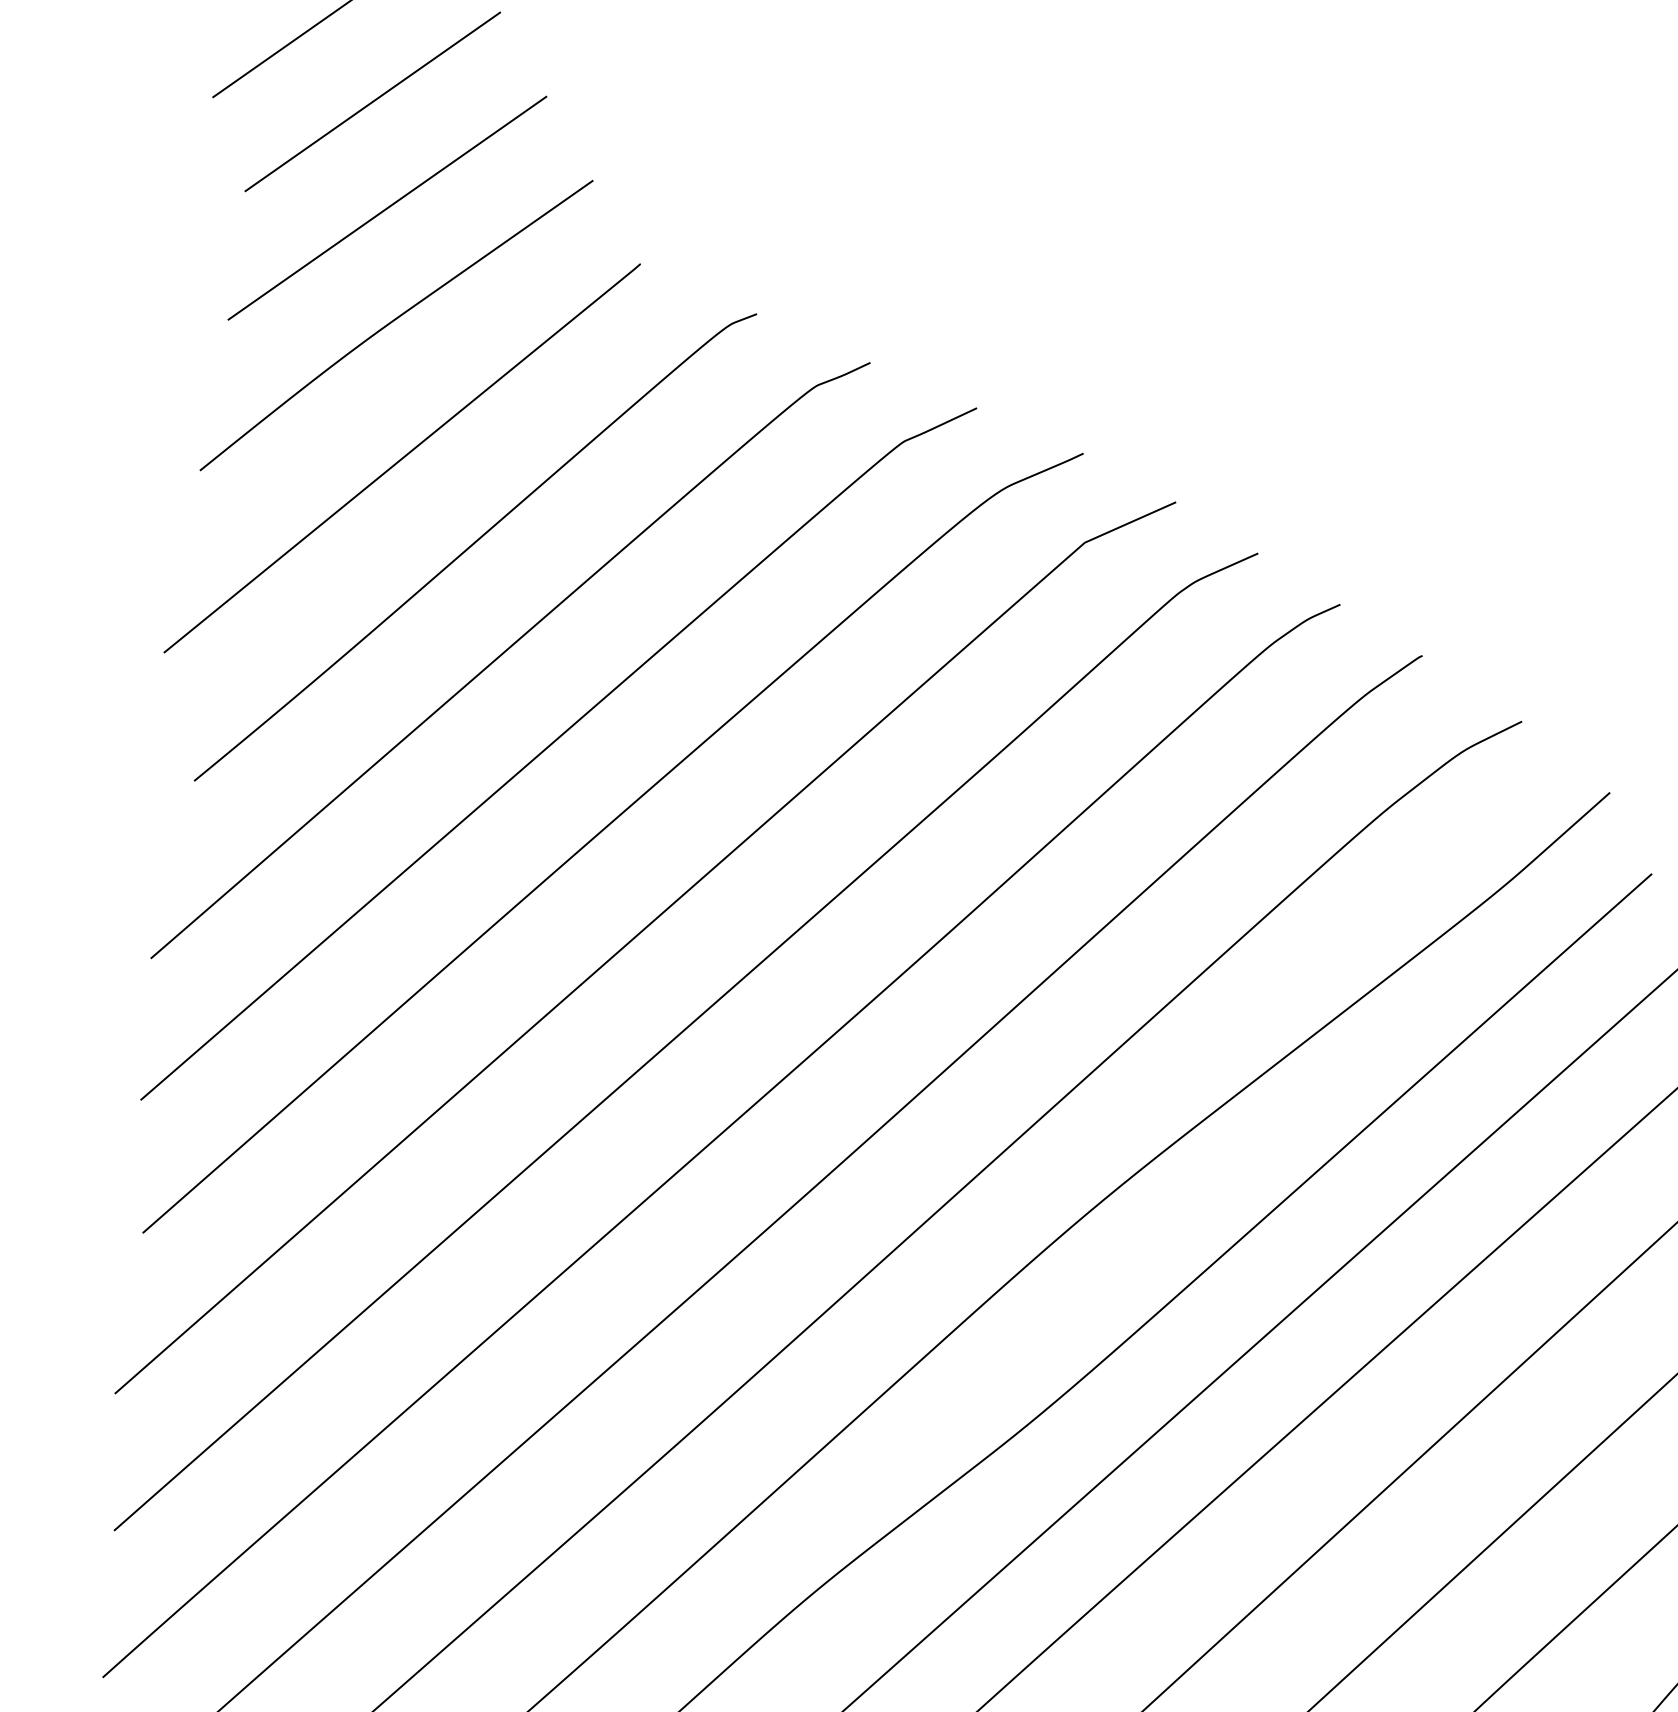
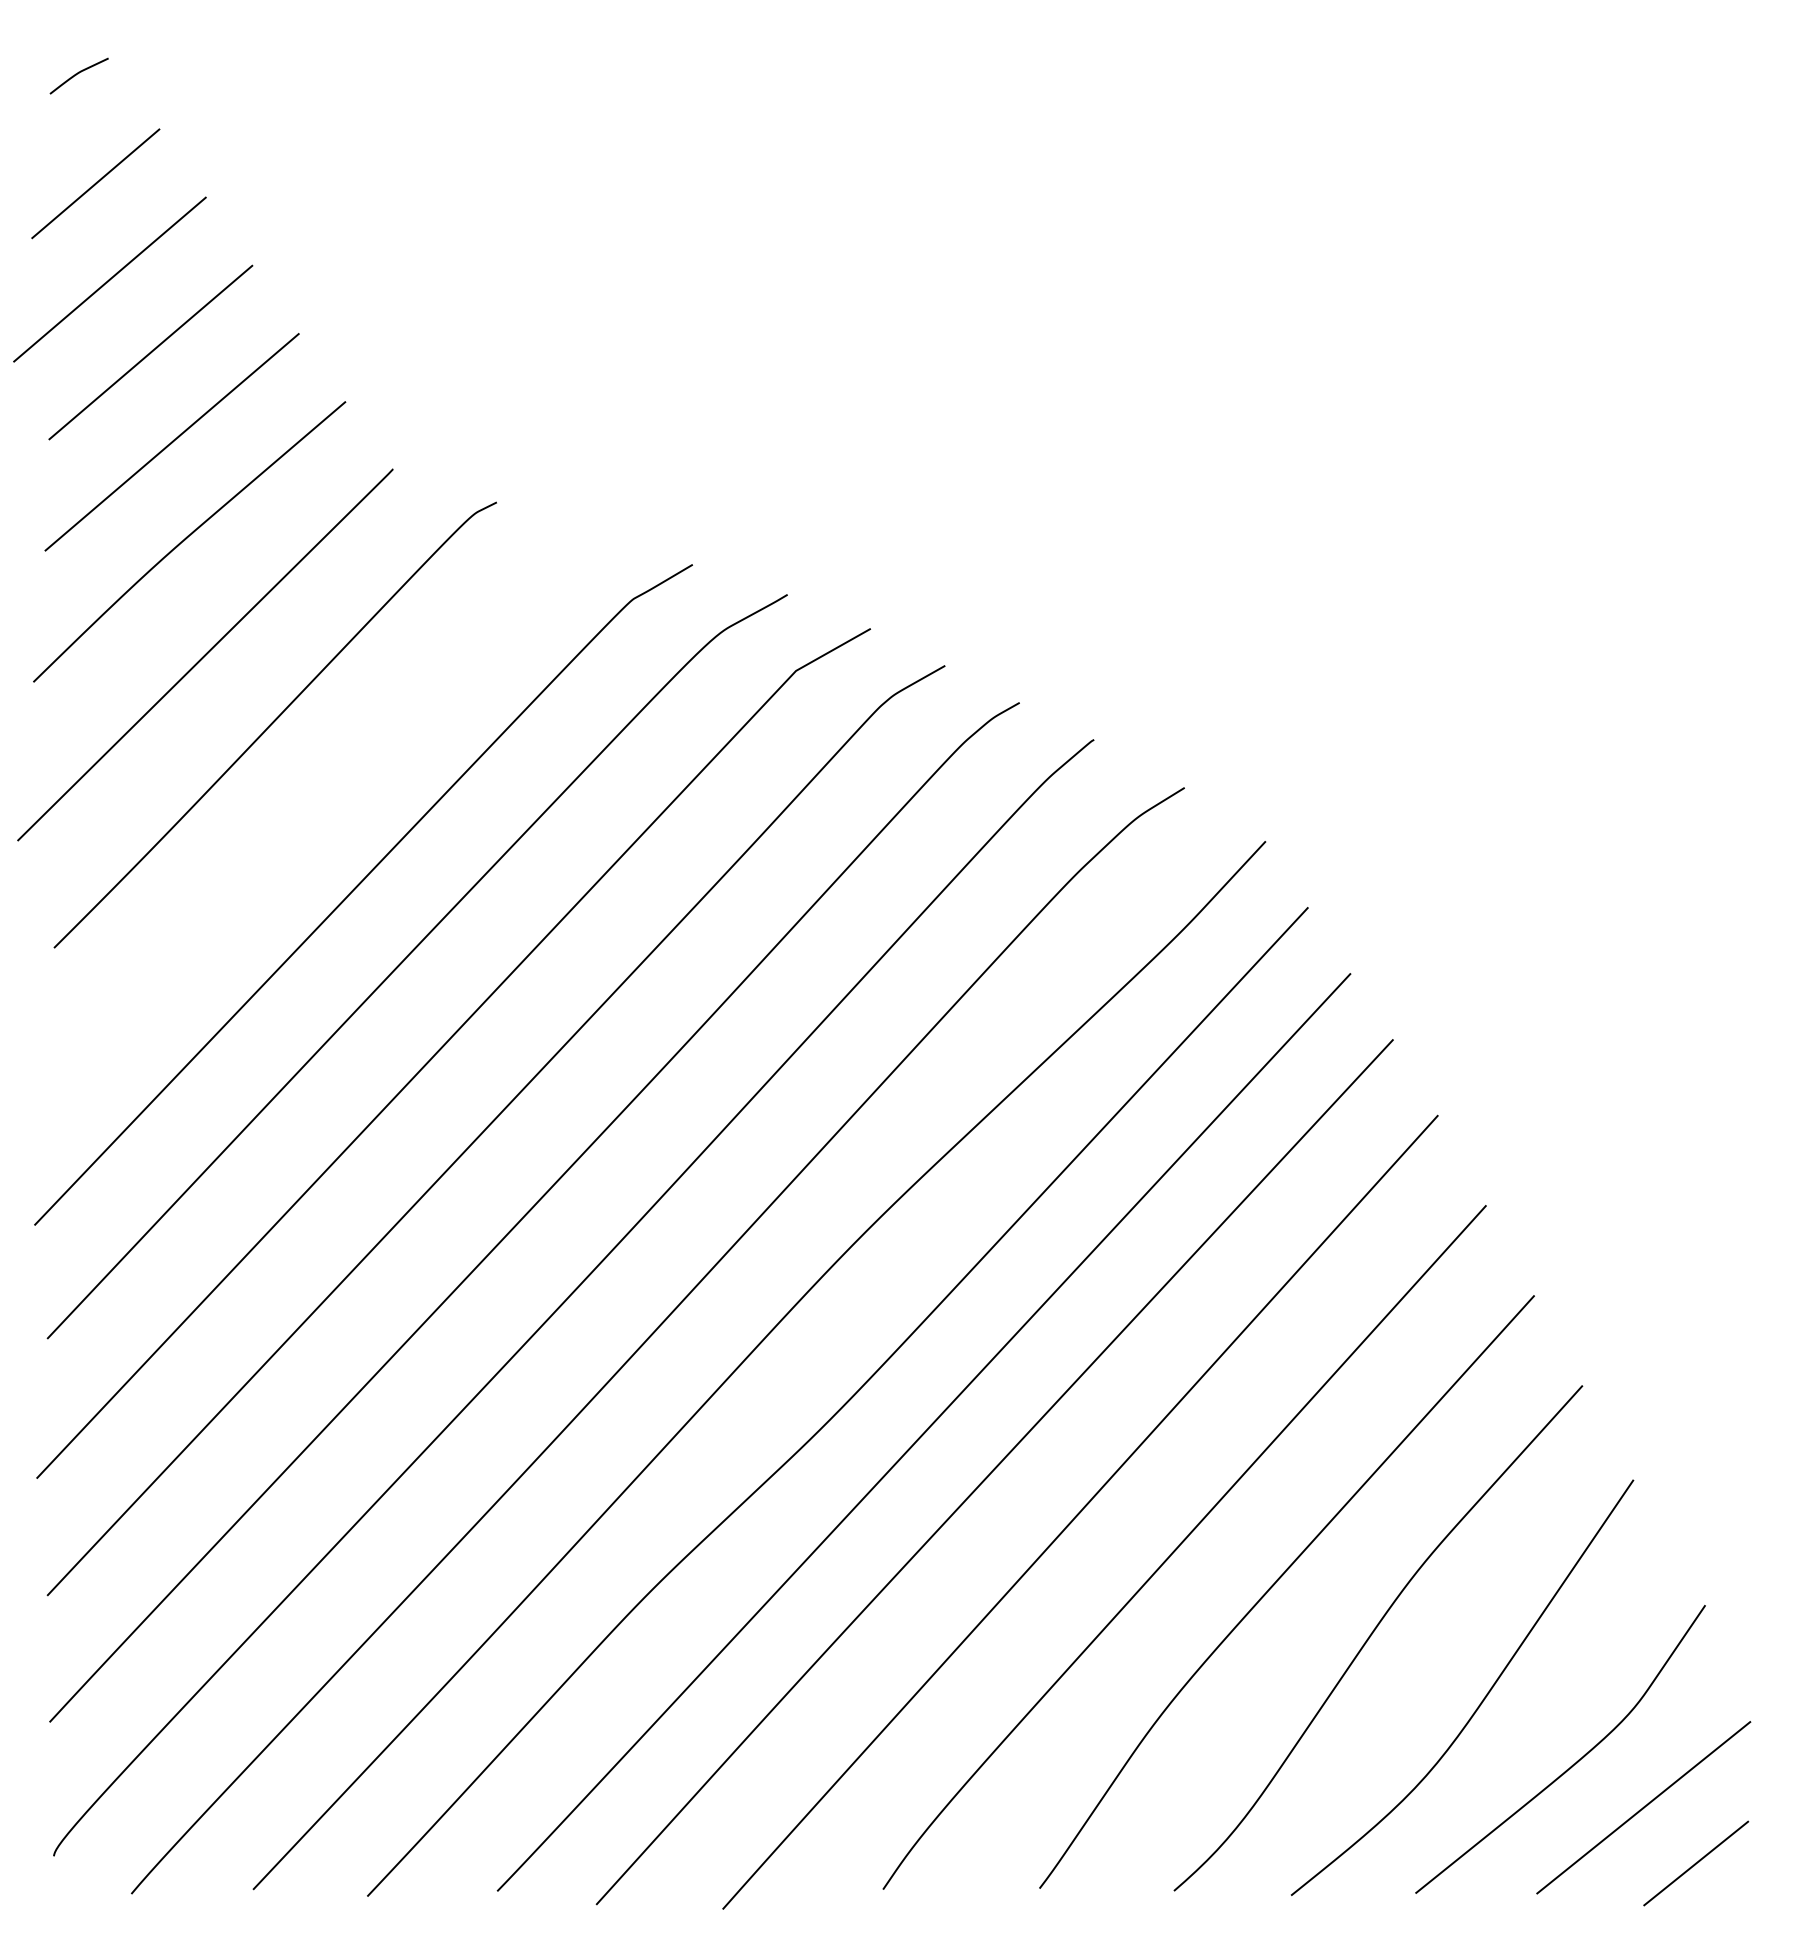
curve: (502, 655) -> (307, 815), removed

